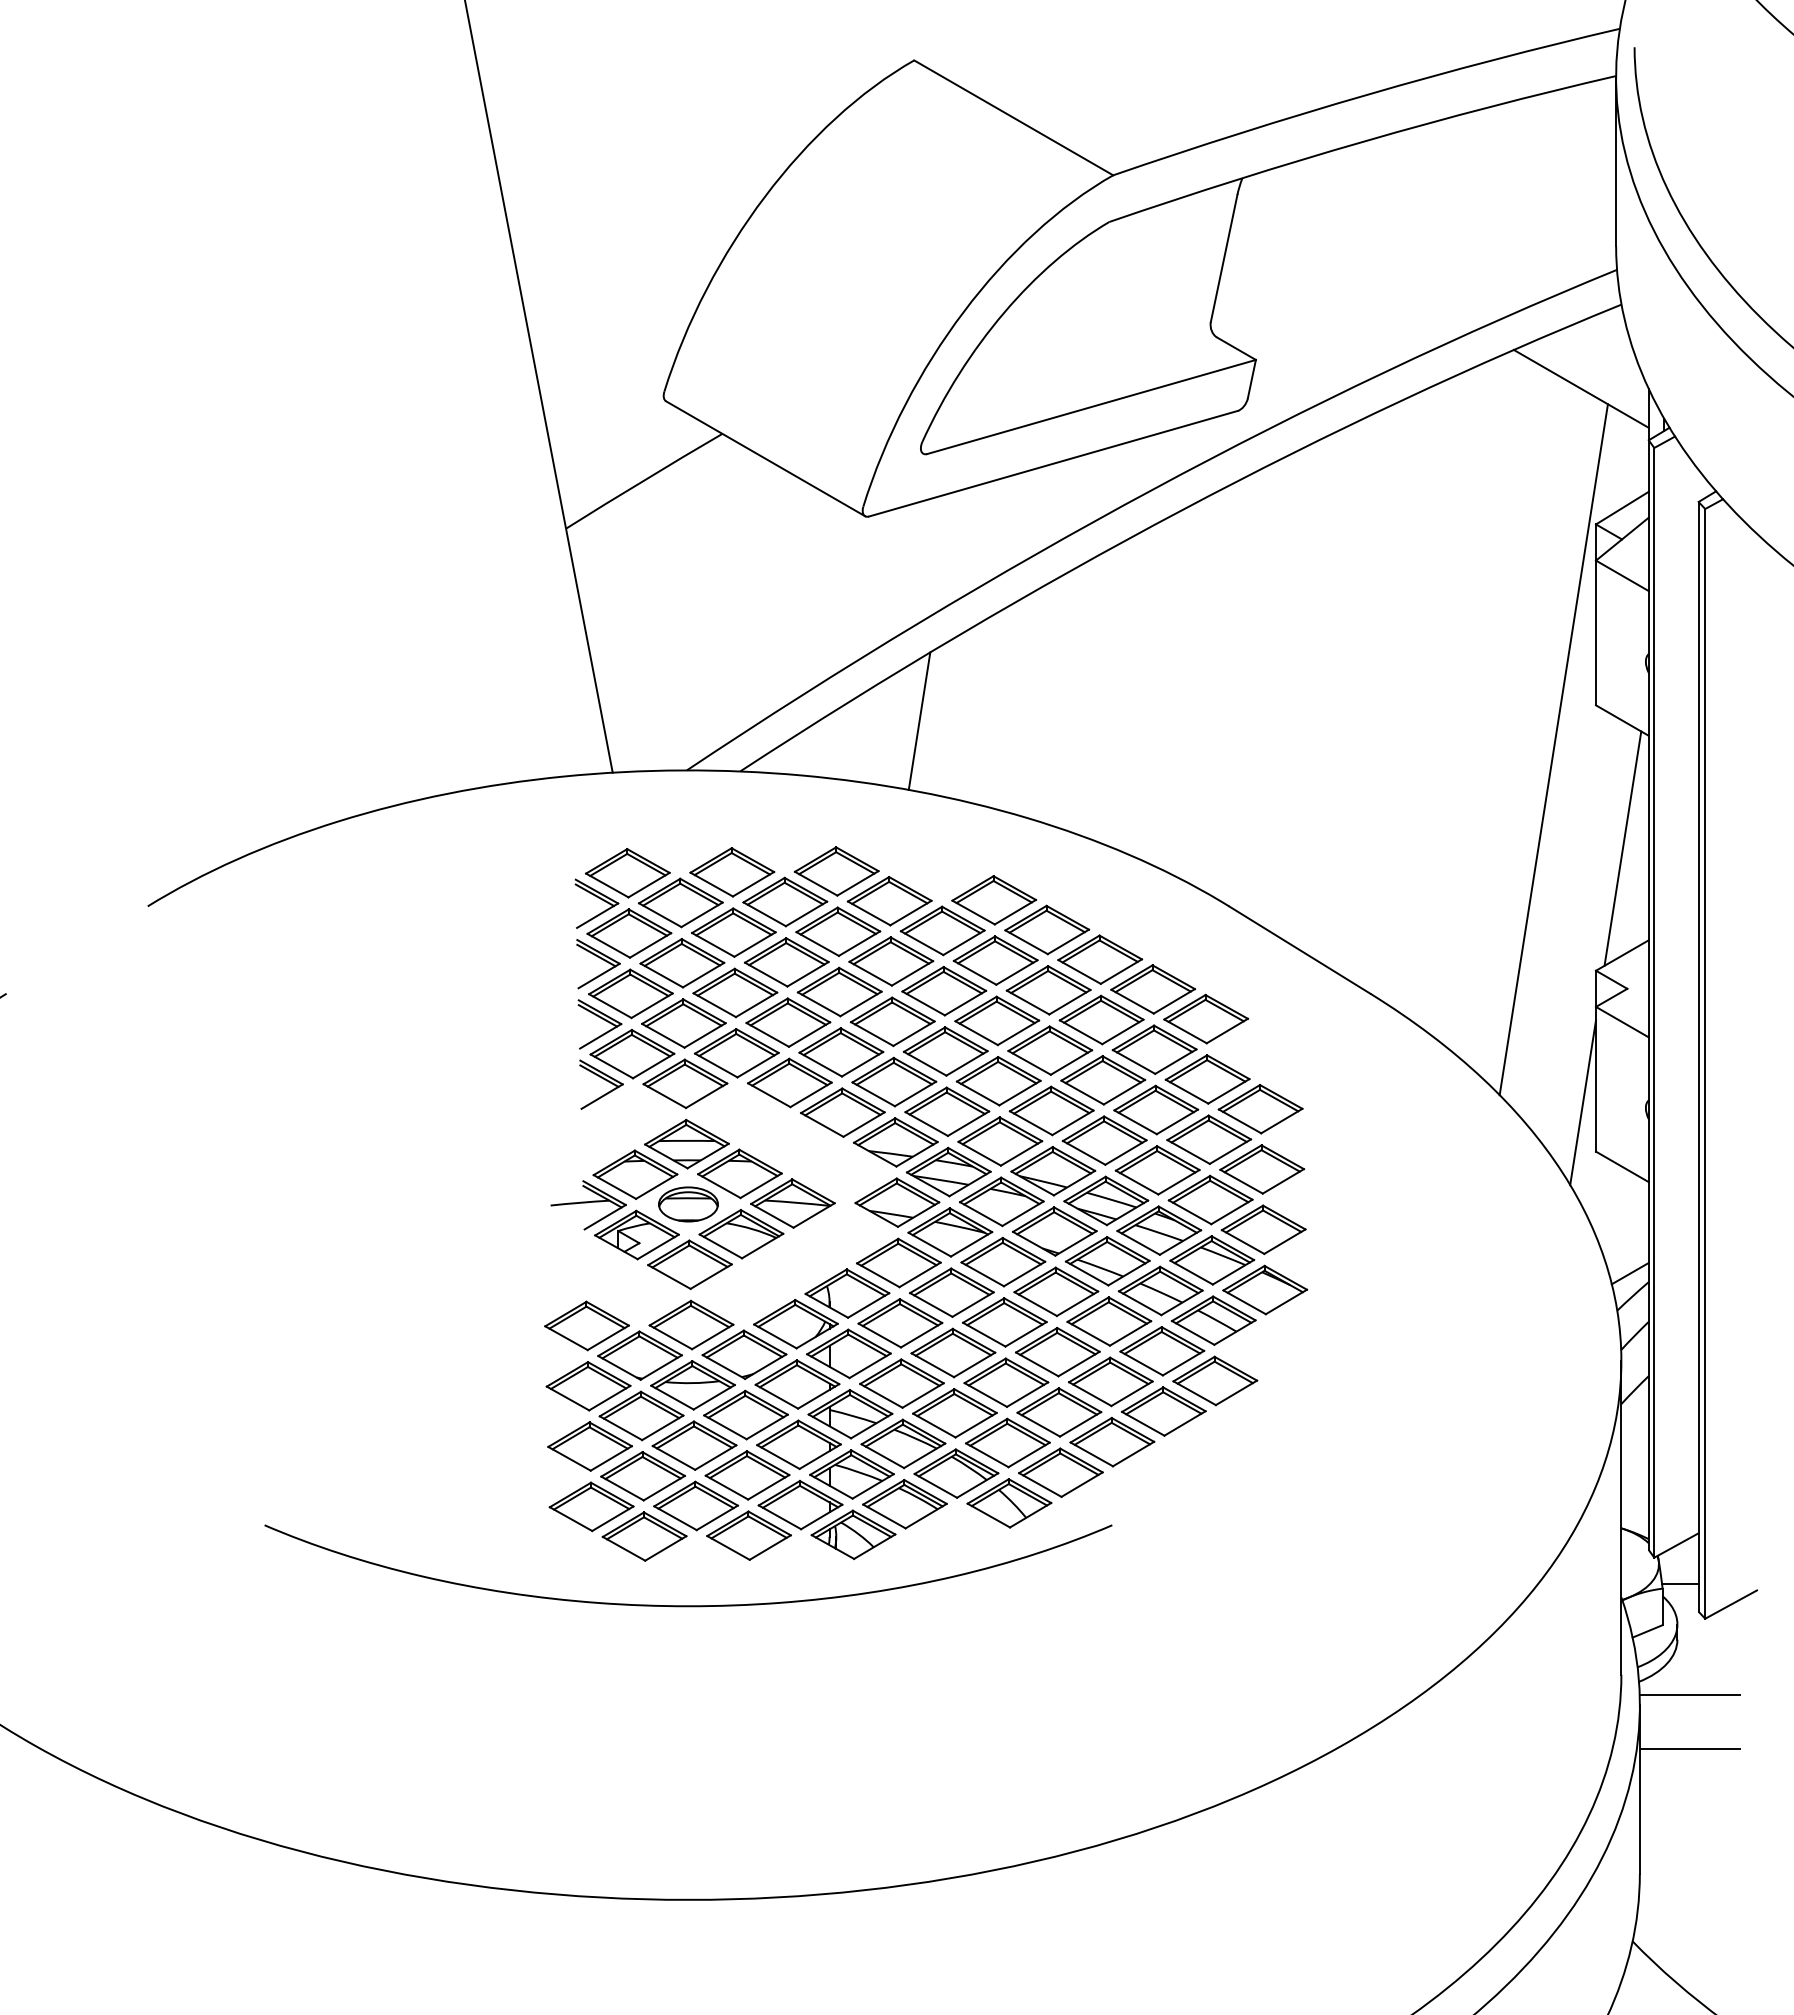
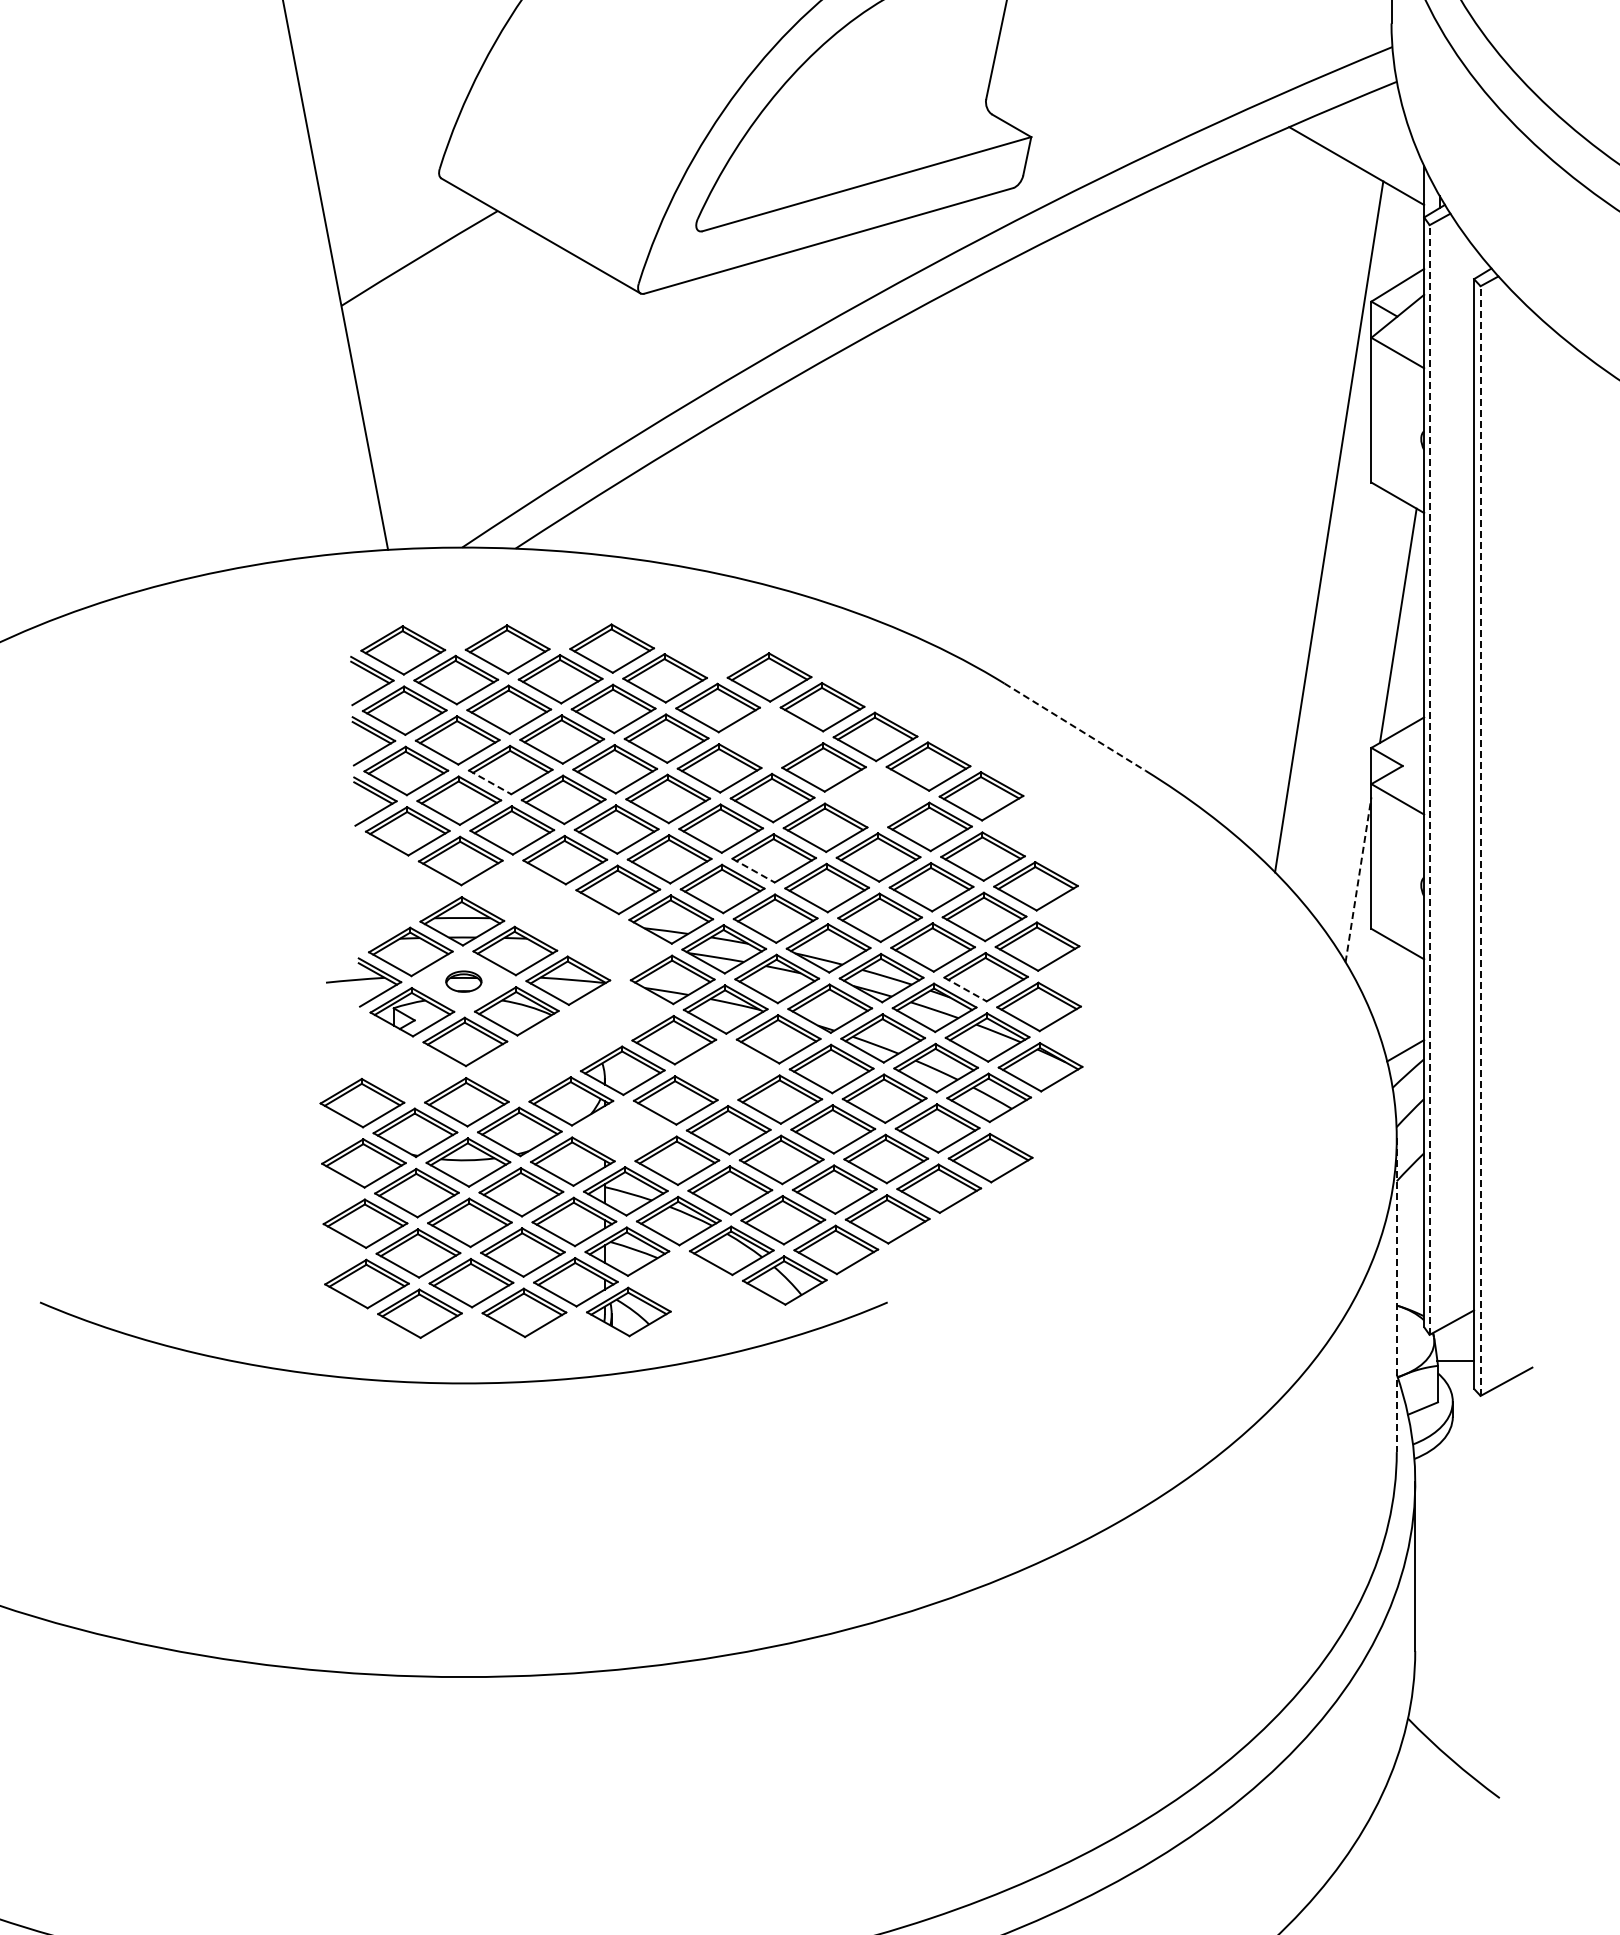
line: (919, 720) -> (694, 497), removed
line: (1299, 950) -> (1074, 727), solid -> dashed
part: (995, 960) -> (770, 737), removed
line: (1654, 1002) -> (1429, 779), solid -> dashed
line: (715, 1005) -> (490, 782), solid -> dashed
part: (1101, 1019) -> (876, 796), removed
line: (1705, 1063) -> (1480, 840), solid -> dashed
part: (601, 1084) -> (376, 861), removed
line: (978, 1093) -> (753, 870), solid -> dashed
line: (1583, 1102) -> (1358, 879), solid -> dashed
part: (688, 1204) -> (463, 981), size x0.6
line: (1190, 1212) -> (965, 989), solid -> dashed
part: (951, 1292) -> (726, 1069), removed
part: (848, 1353) -> (623, 1130), removed
part: (904, 1504) -> (679, 1281), removed
line: (1621, 1518) -> (1396, 1295), solid -> dashed
line: (1689, 1695) -> (1464, 1472), removed
line: (1689, 1749) -> (1464, 1526), removed

